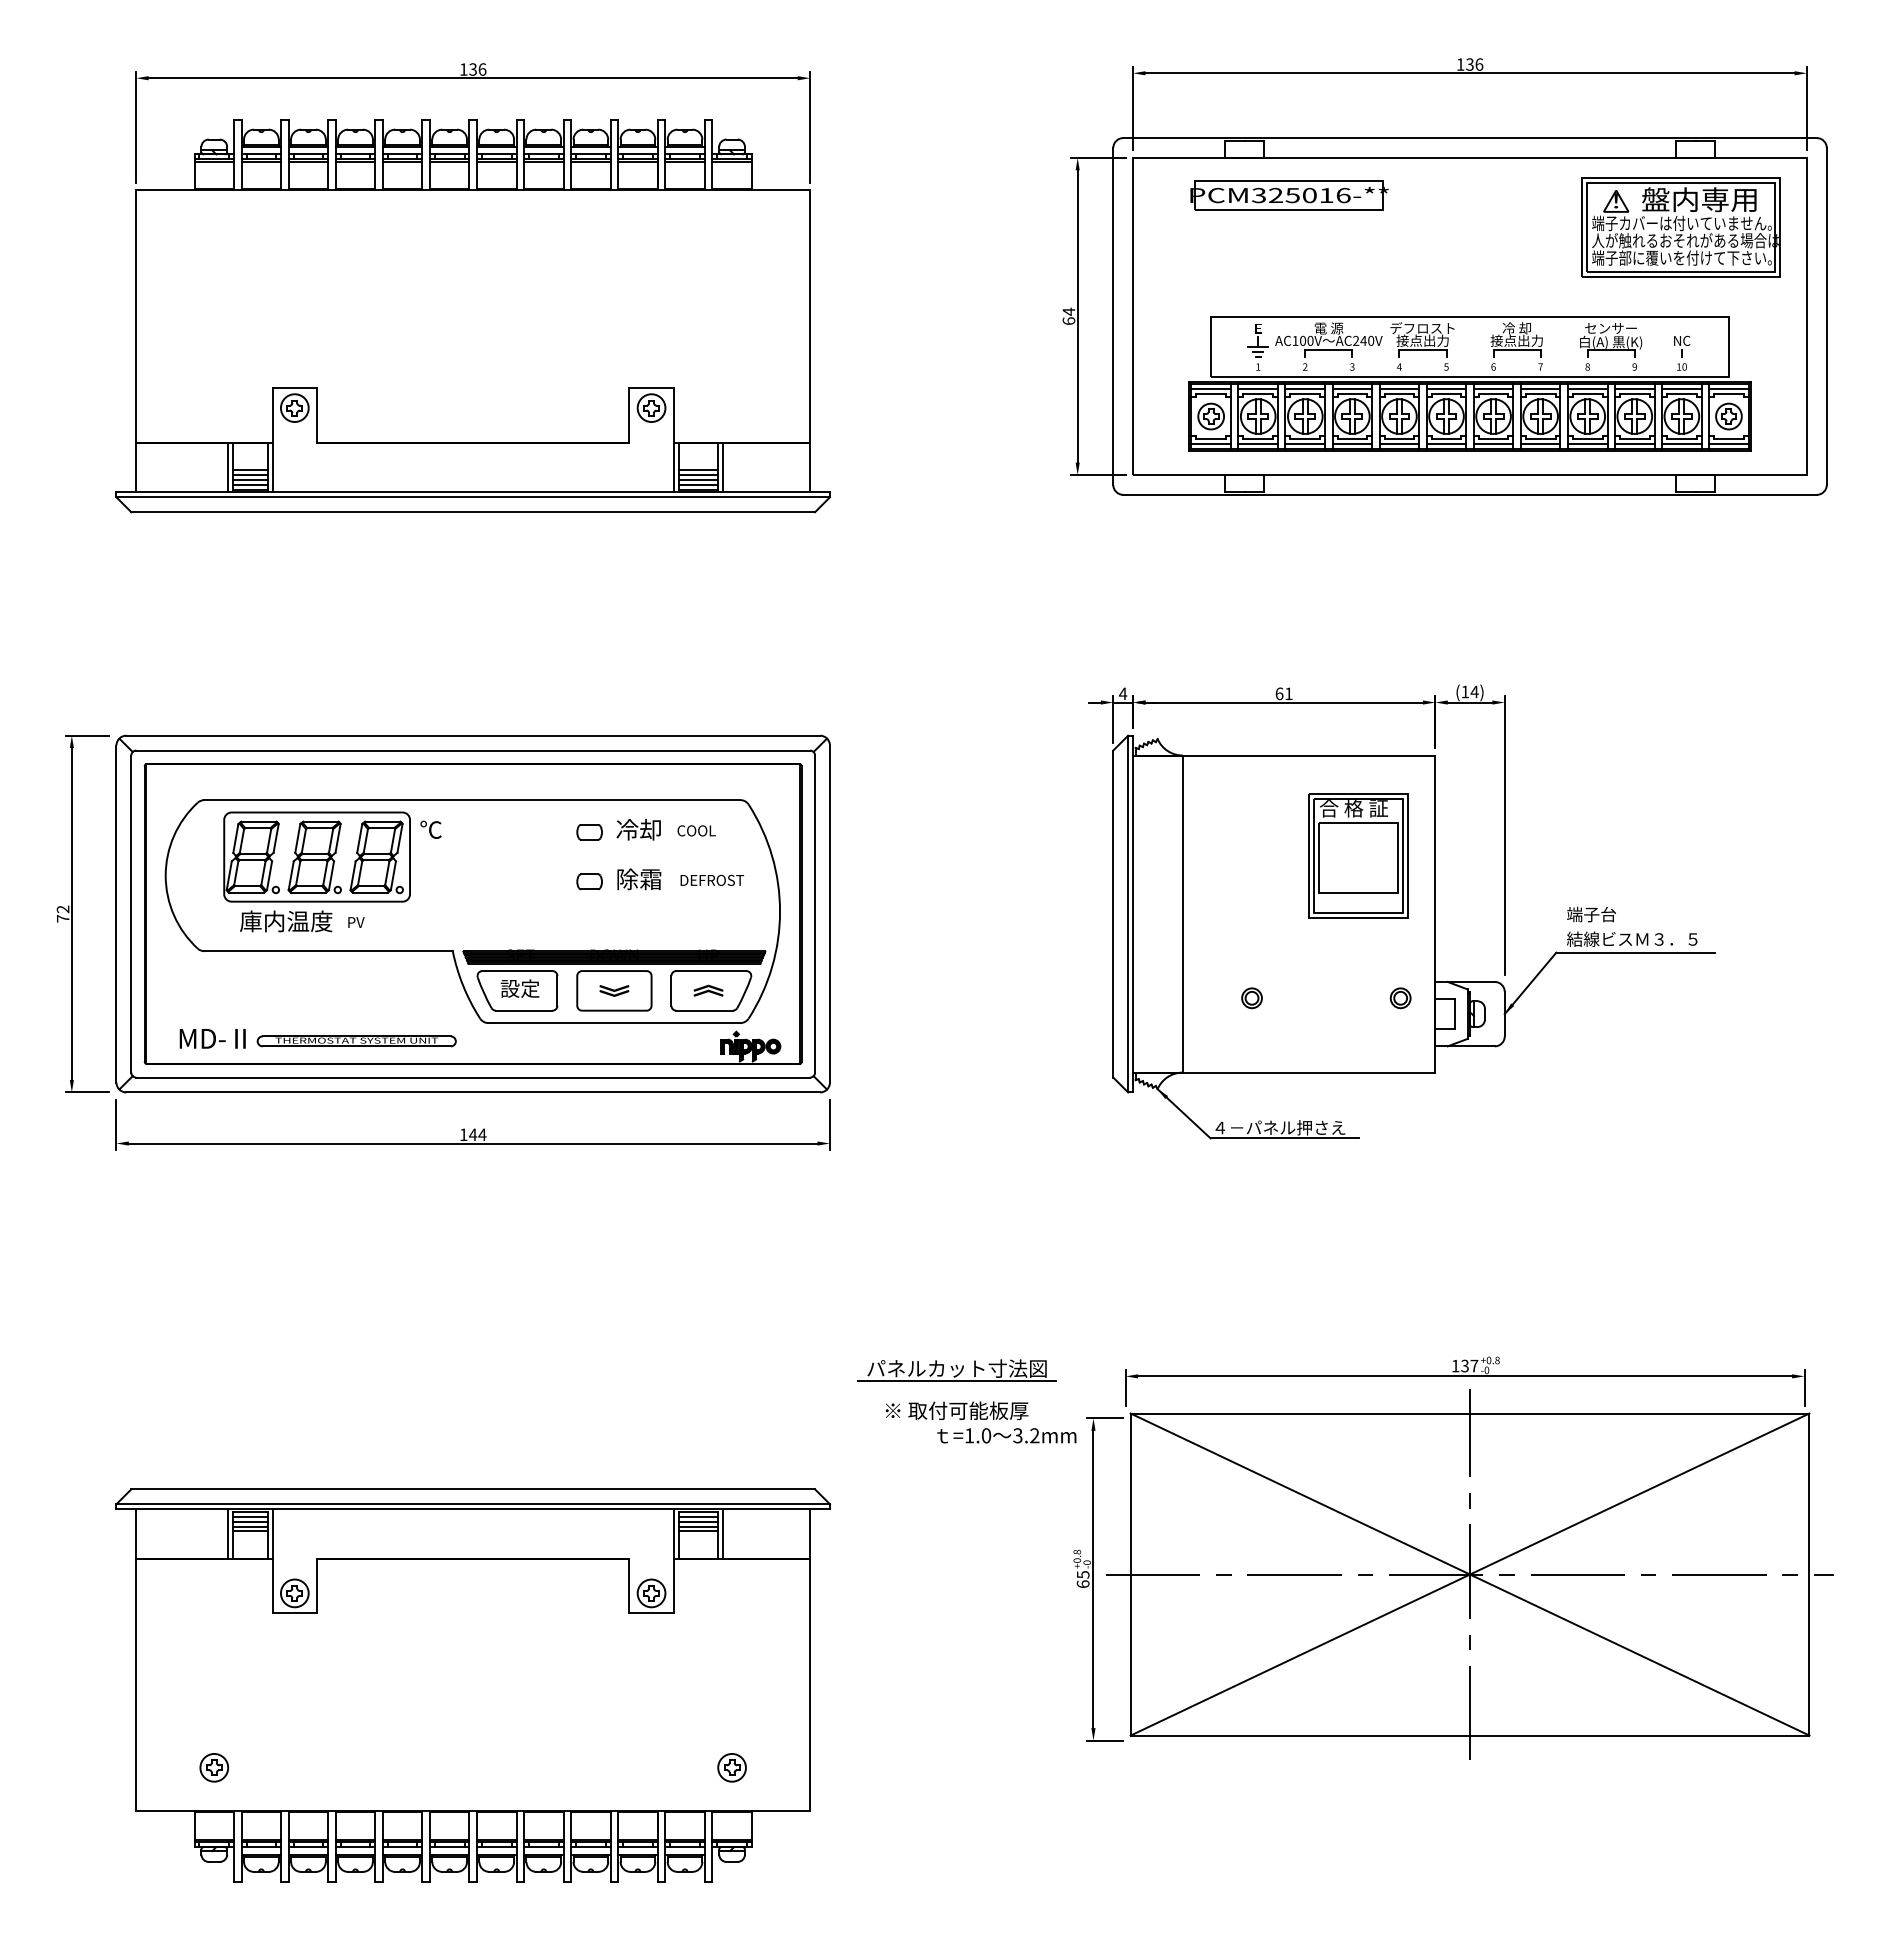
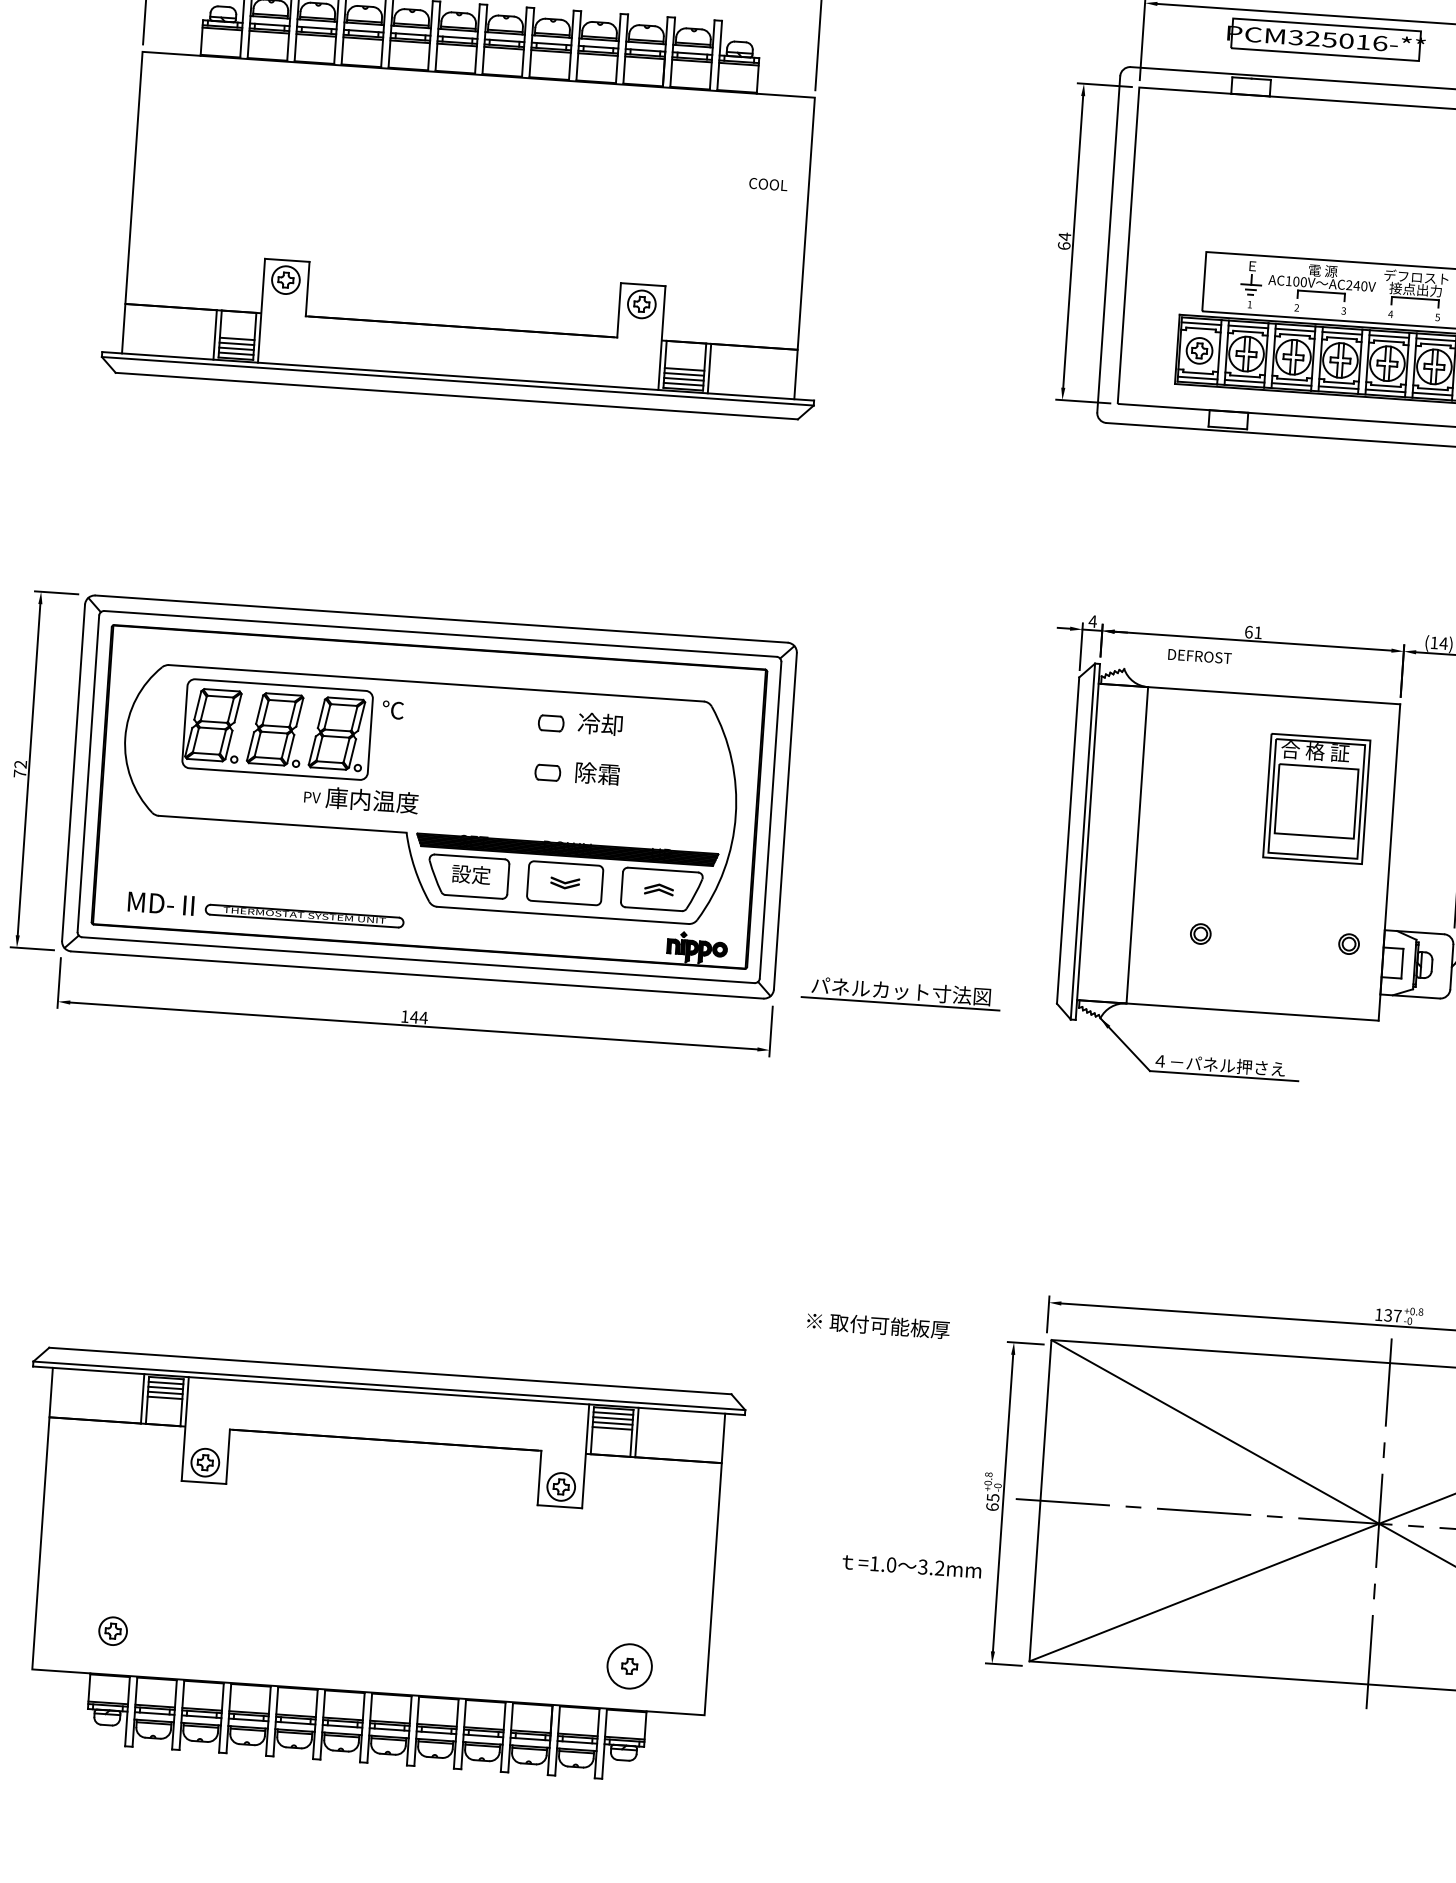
part: (1289, 195) -> (1326, 39), moved
text: (696, 830) -> (768, 184), moved
text: (712, 879) -> (1200, 655), moved
text: (286, 921) -> (372, 800), moved
part: (956, 1370) -> (900, 992), moved
text: (1006, 1435) -> (911, 1566), moved
circle: (731, 1767) -> (629, 1666), size x1.6

